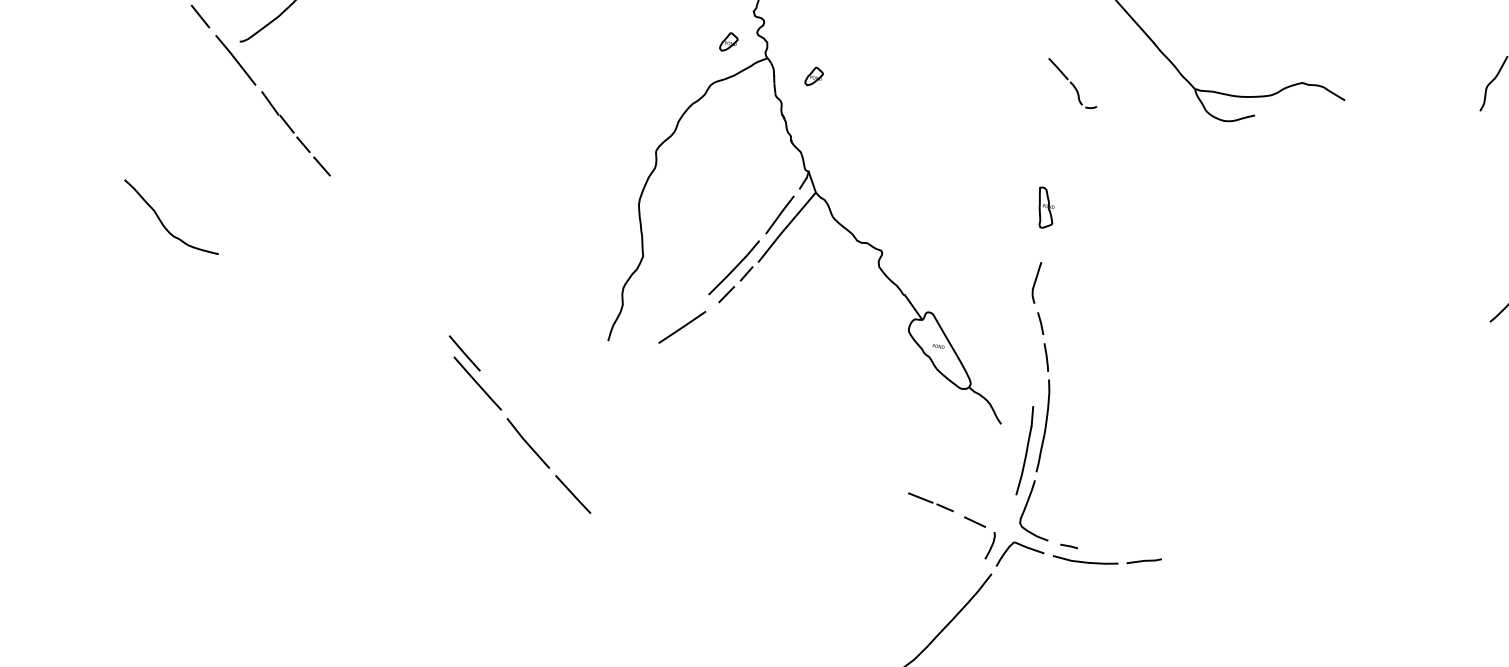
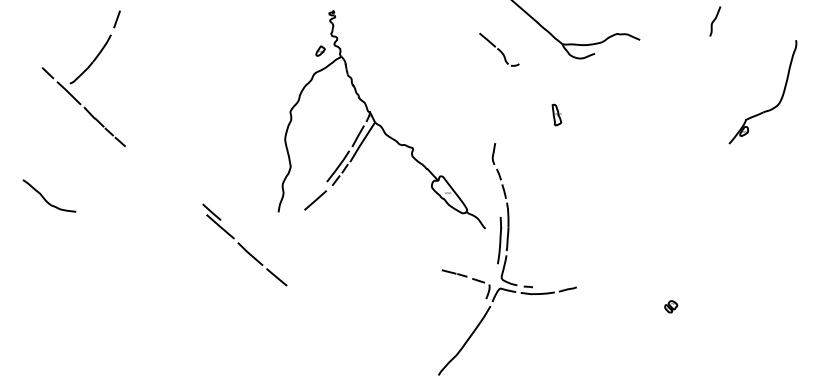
part: (814, 75) -> (366, 62), removed
part: (1072, 83) -> (499, 49), size x1.43
part: (1045, 206) -> (556, 114), moved
curve: (163, 221) -> (45, 198), moved
part: (519, 423) -> (244, 244), moved
part: (1338, 619) -> (671, 306), added

